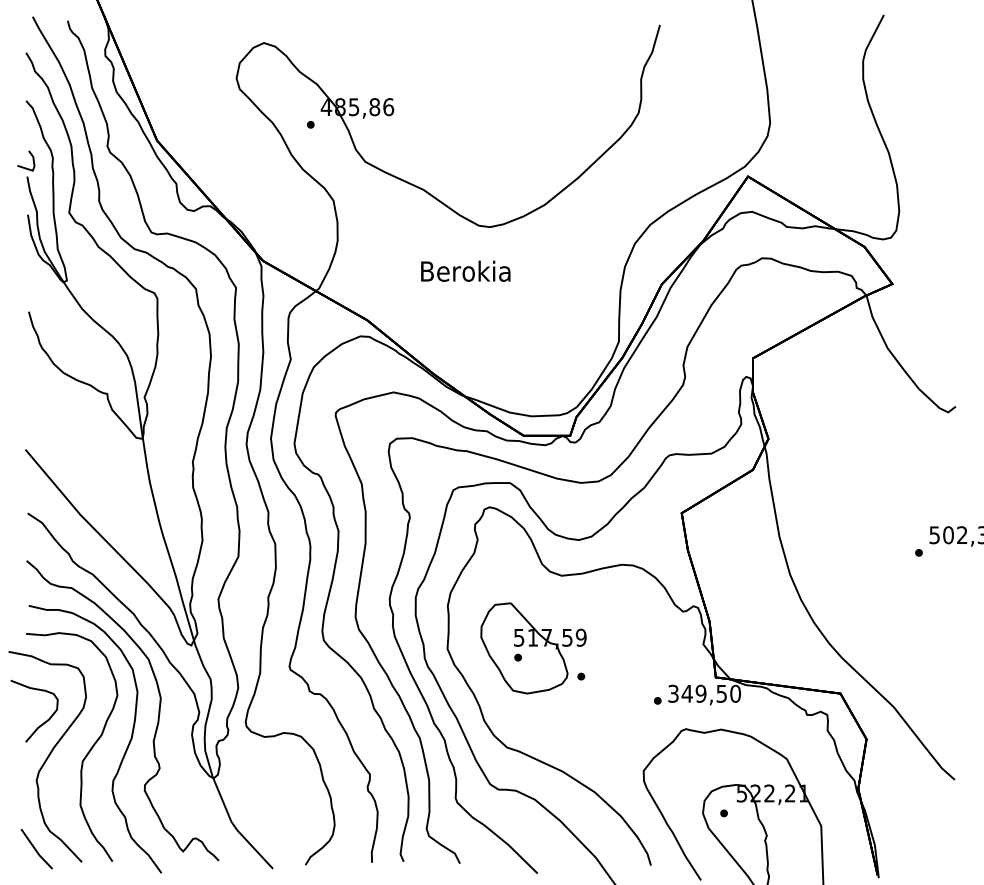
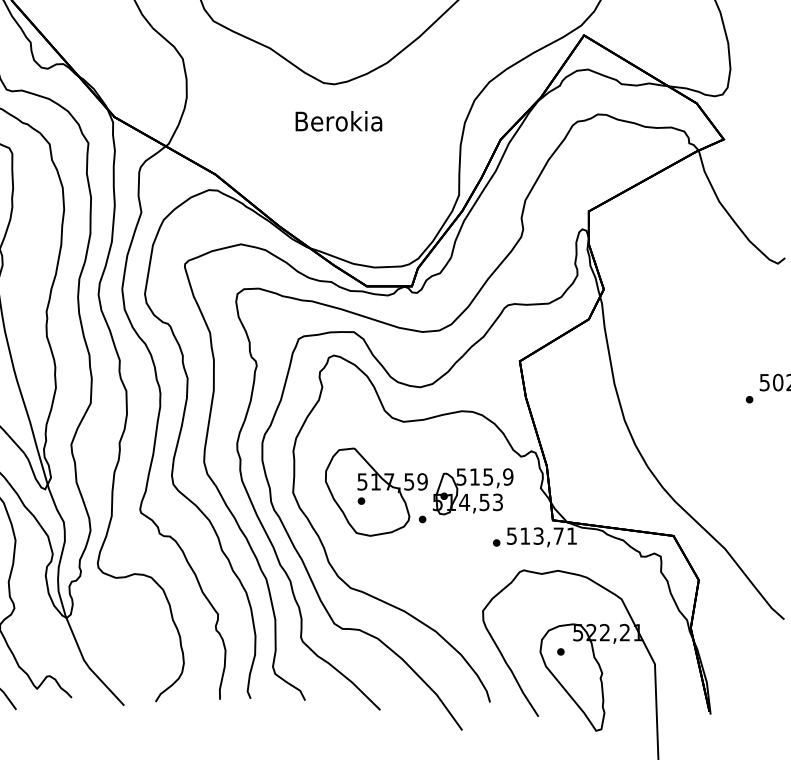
text: (465, 270) -> (338, 120), moved
part: (633, 647) -> (473, 491), added
text: (704, 693) -> (541, 535), 349,50 -> 513,71

